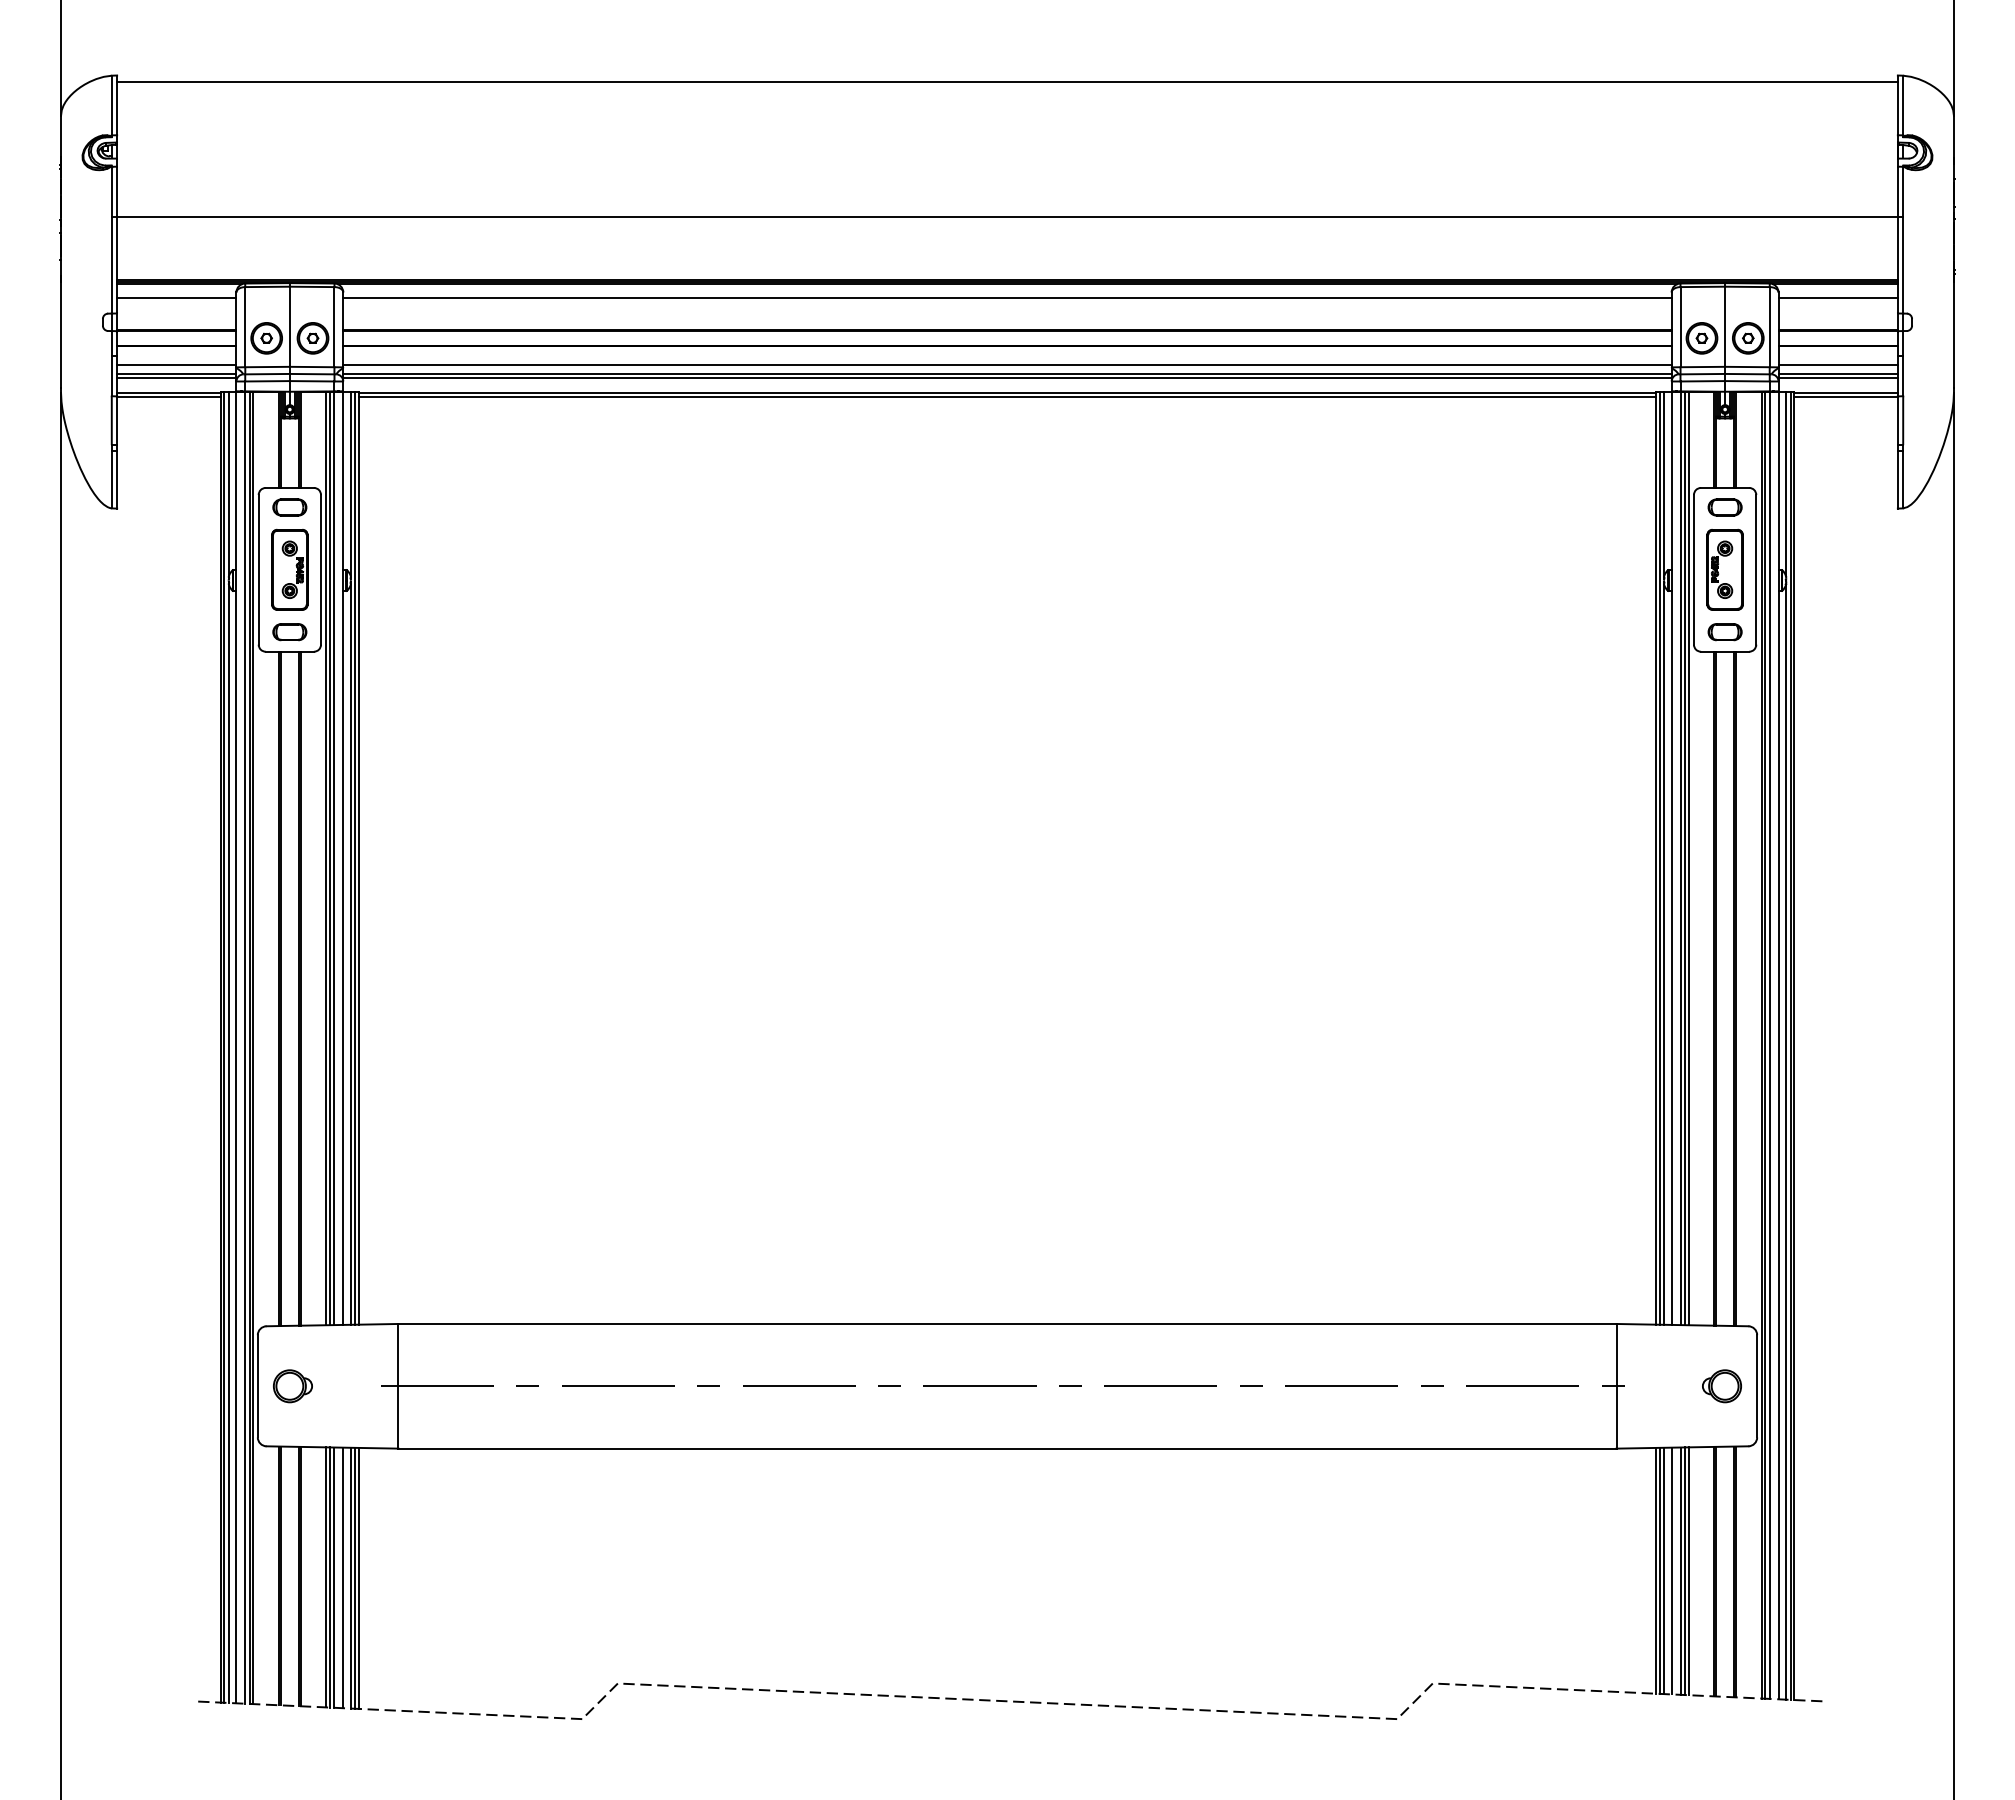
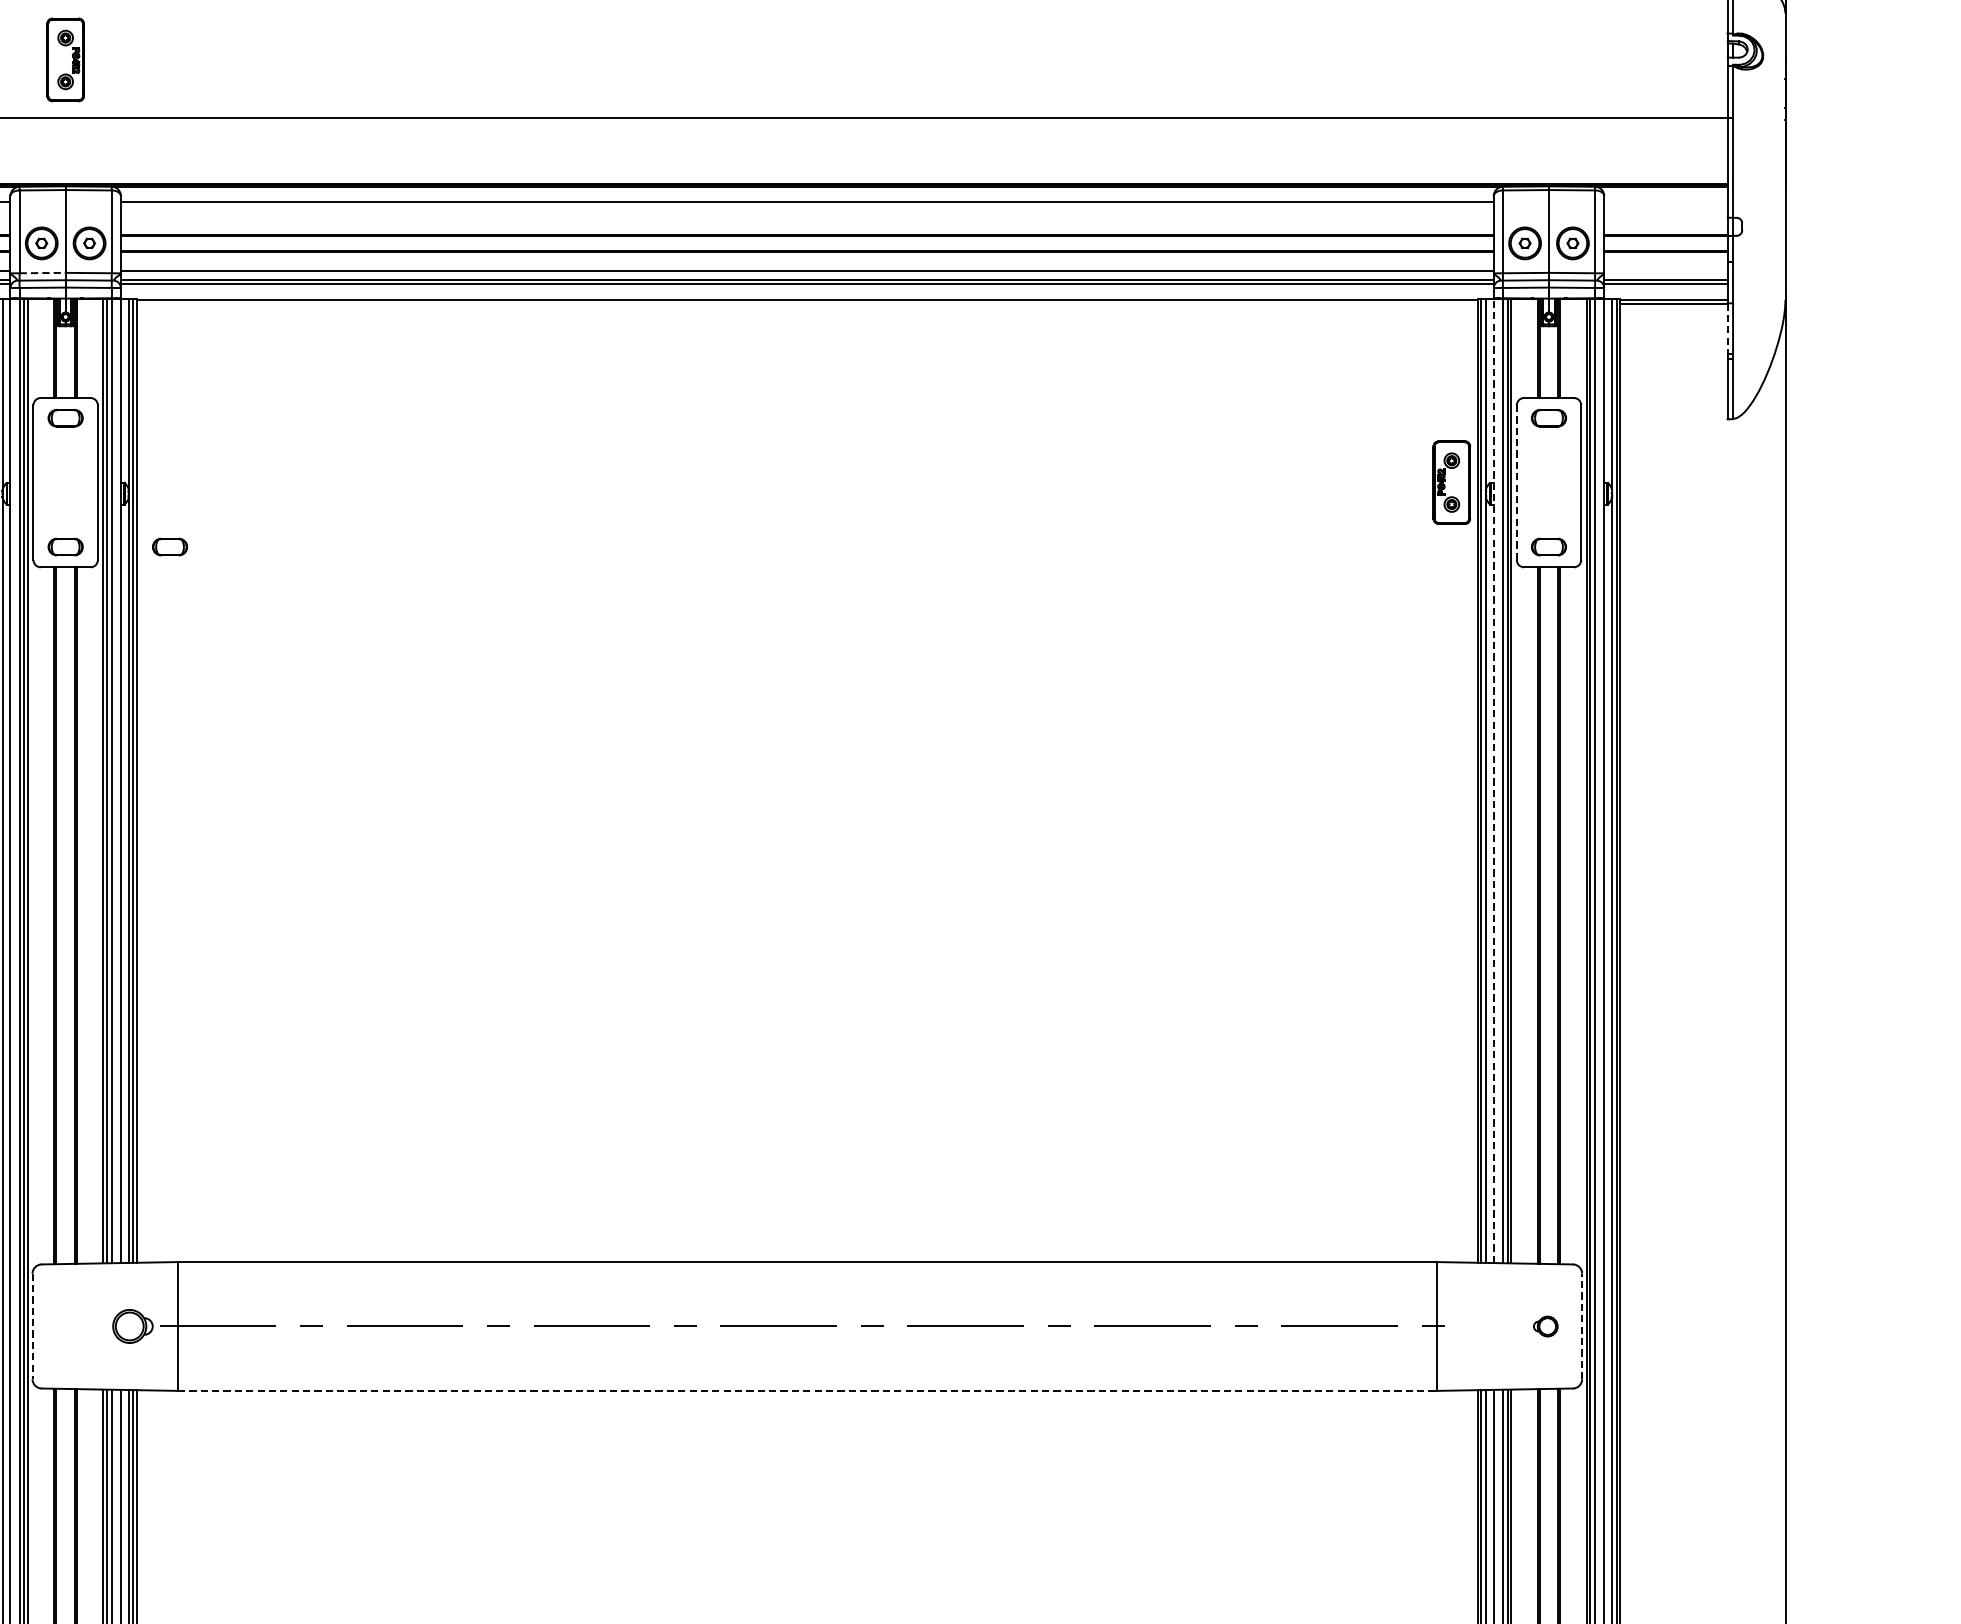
line: (1837, 298) -> (1665, 202), removed
line: (1837, 365) -> (1665, 271), removed
line: (268, 367) -> (43, 273), solid -> dashed
line: (1007, 397) -> (807, 304), removed
line: (1897, 421) -> (1727, 329), solid -> dashed
part: (289, 569) -> (65, 59), moved
line: (1693, 569) -> (1516, 482), solid -> dashed
part: (1724, 569) -> (1451, 482), moved
part: (390, 632) -> (169, 547), added
line: (1671, 858) -> (1493, 780), solid -> dashed
line: (1757, 1385) -> (1582, 1325), solid -> dashed
line: (257, 1386) -> (32, 1326), solid -> dashed
part: (292, 1386) -> (132, 1326), moved
part: (1721, 1386) -> (1545, 1326), size x0.6
line: (1007, 1448) -> (807, 1390), solid -> dashed

